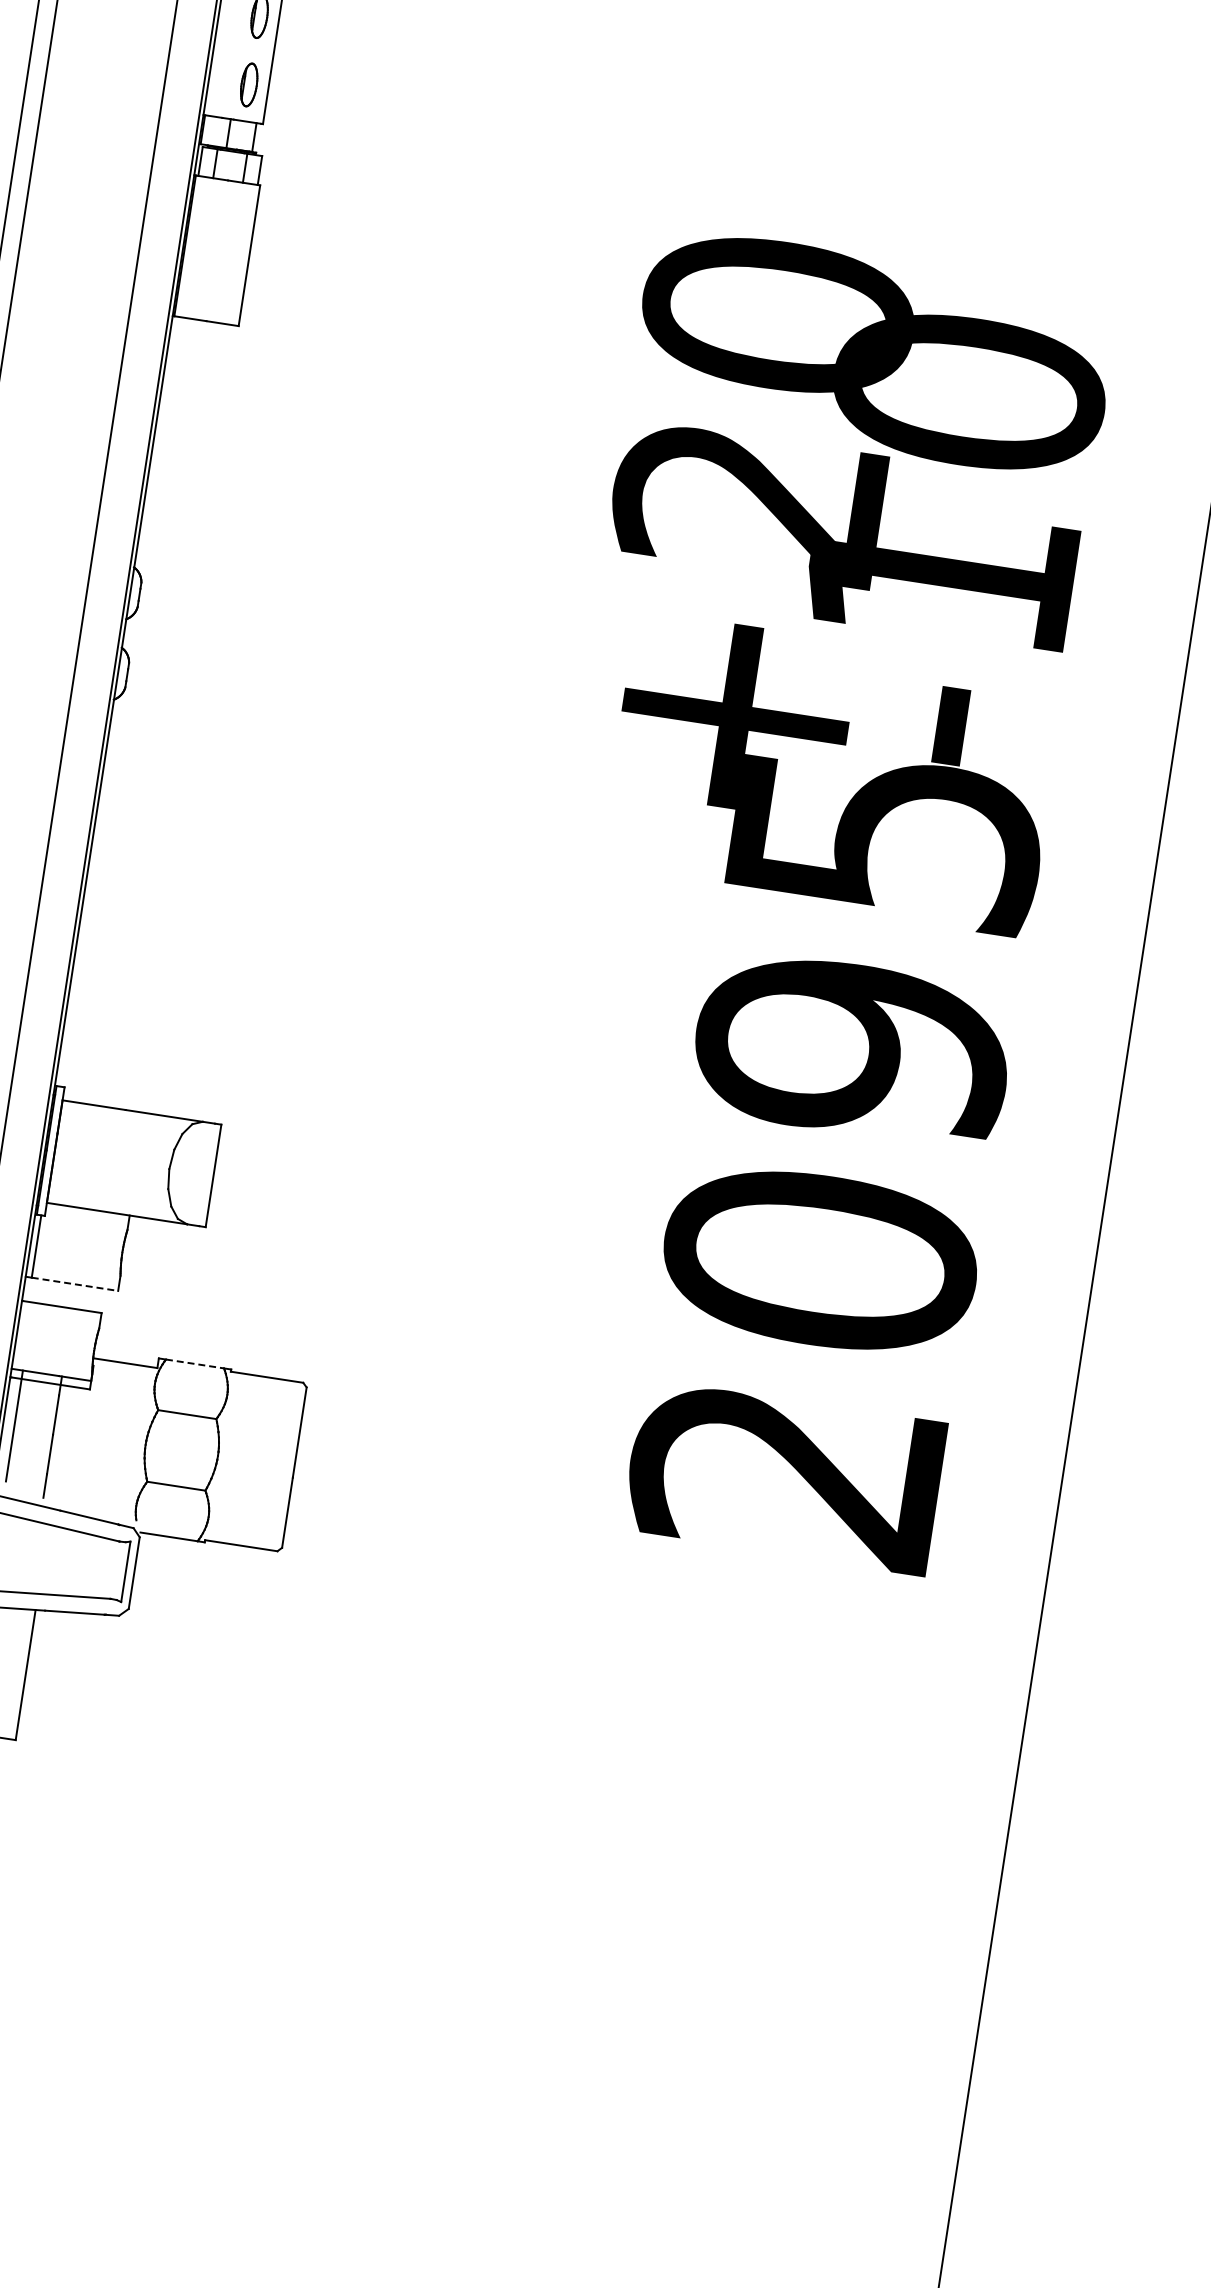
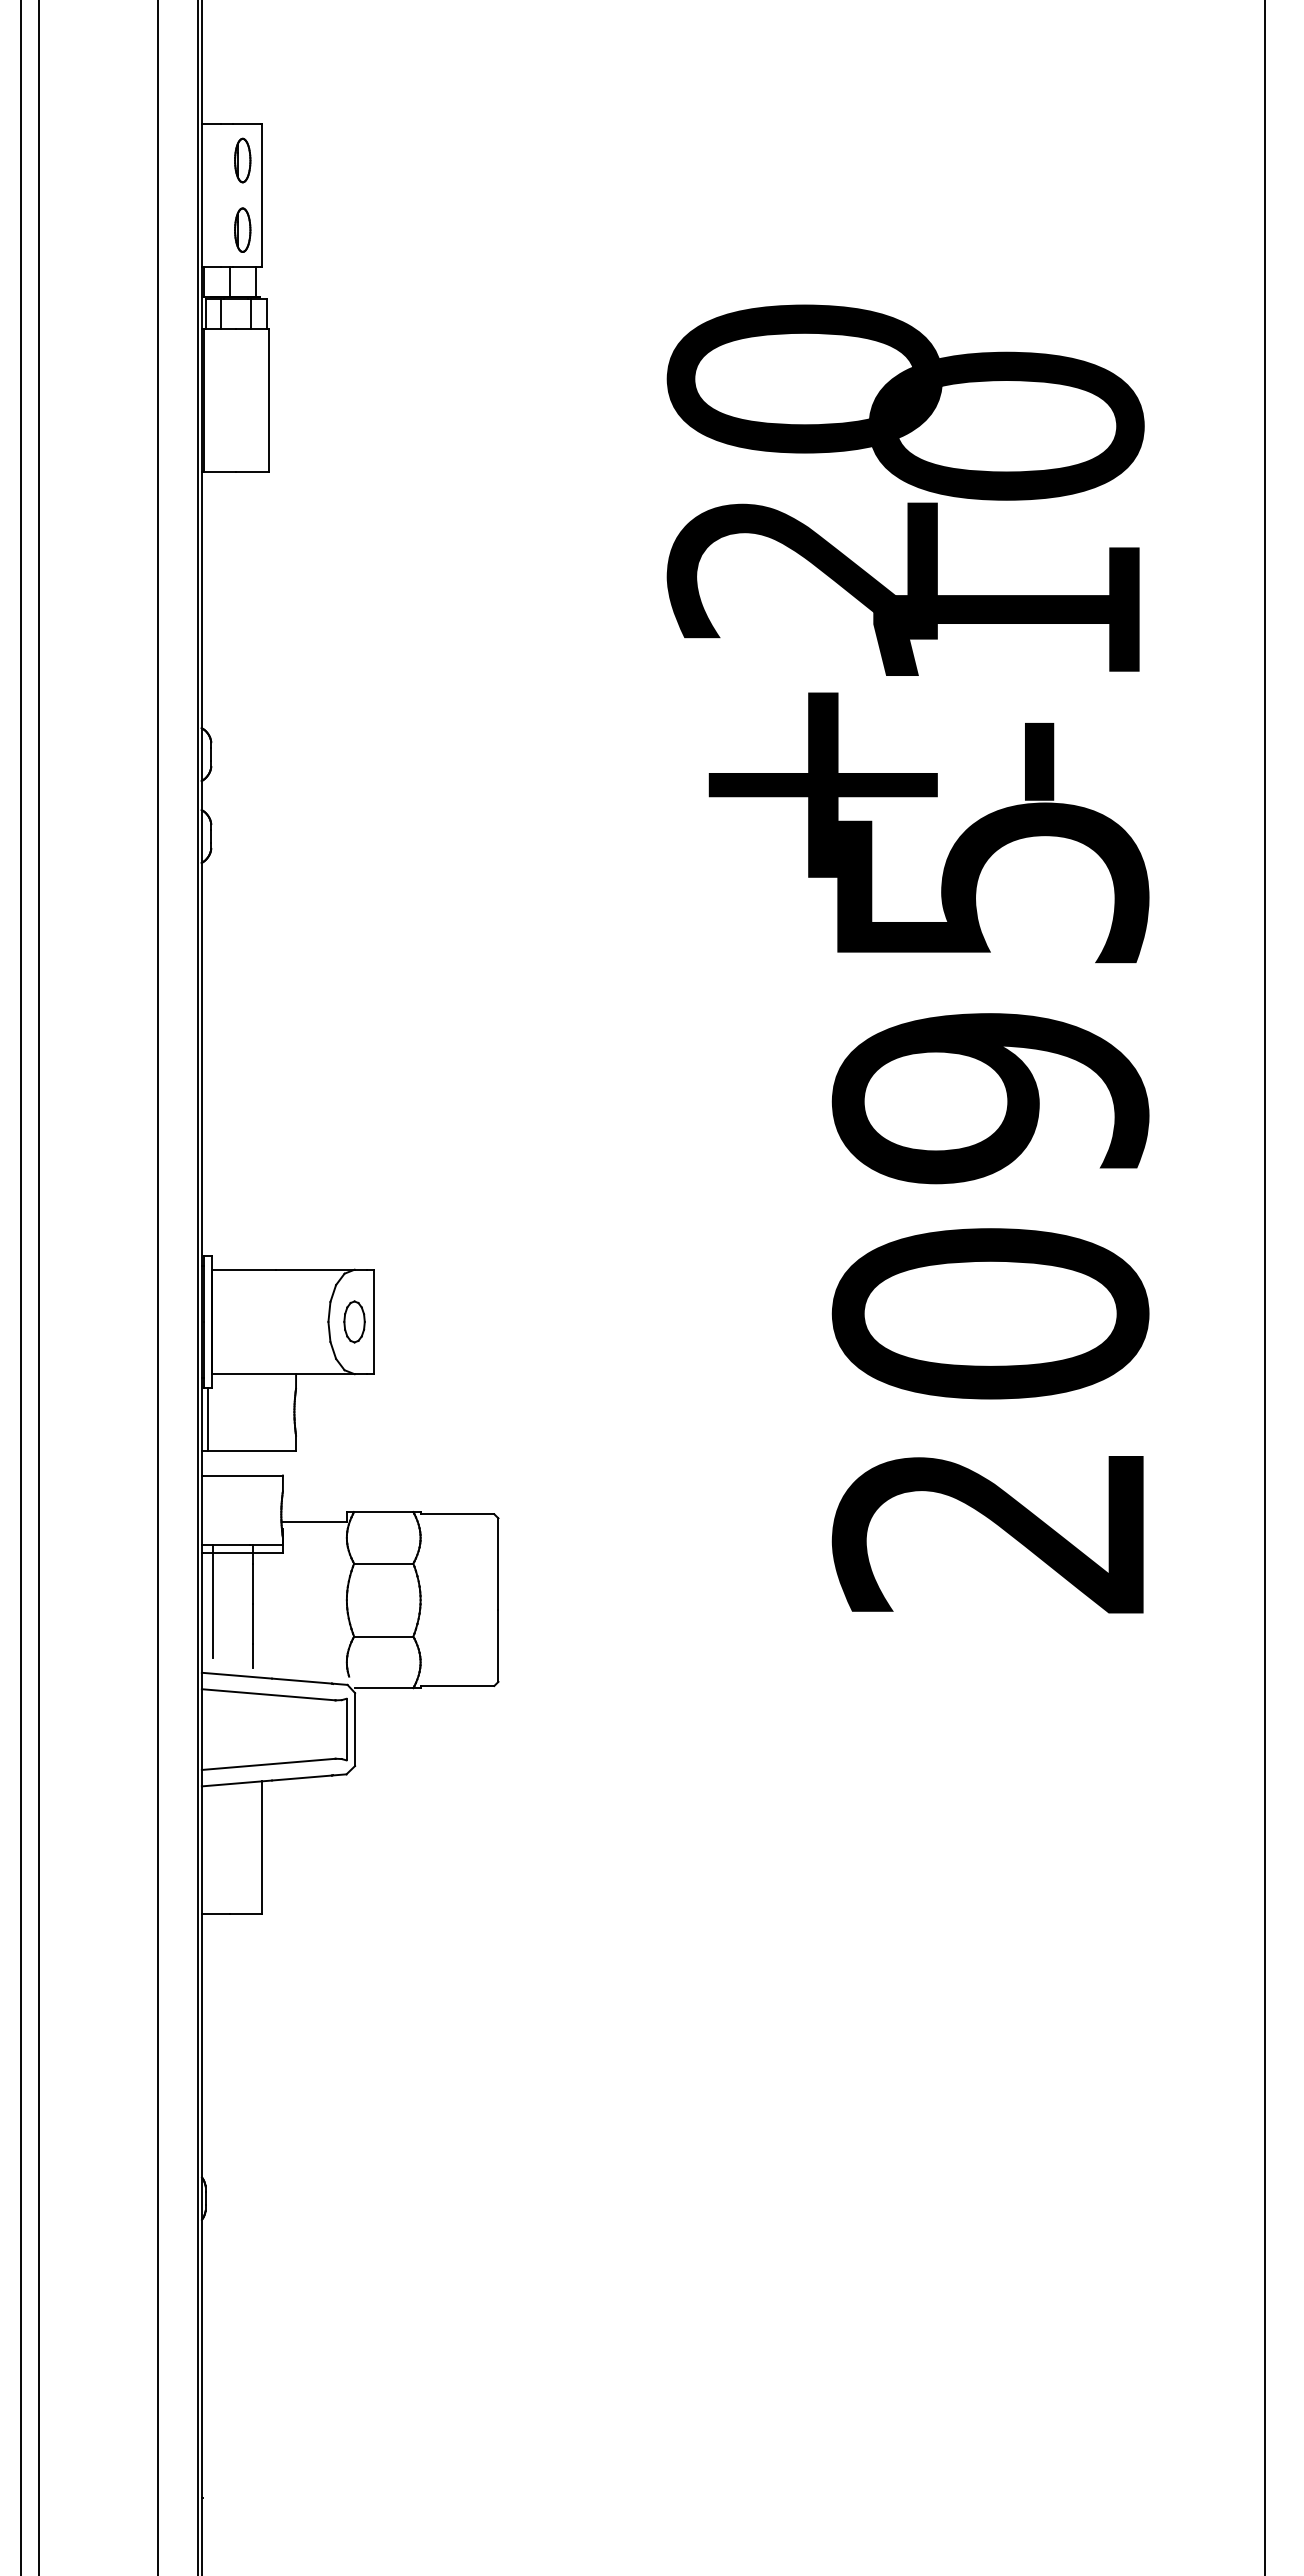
part: (194, 1172) -> (354, 1321), added
line: (75, 1284) -> (252, 1451), dashed -> solid
line: (194, 1364) -> (383, 1512), dashed -> solid

